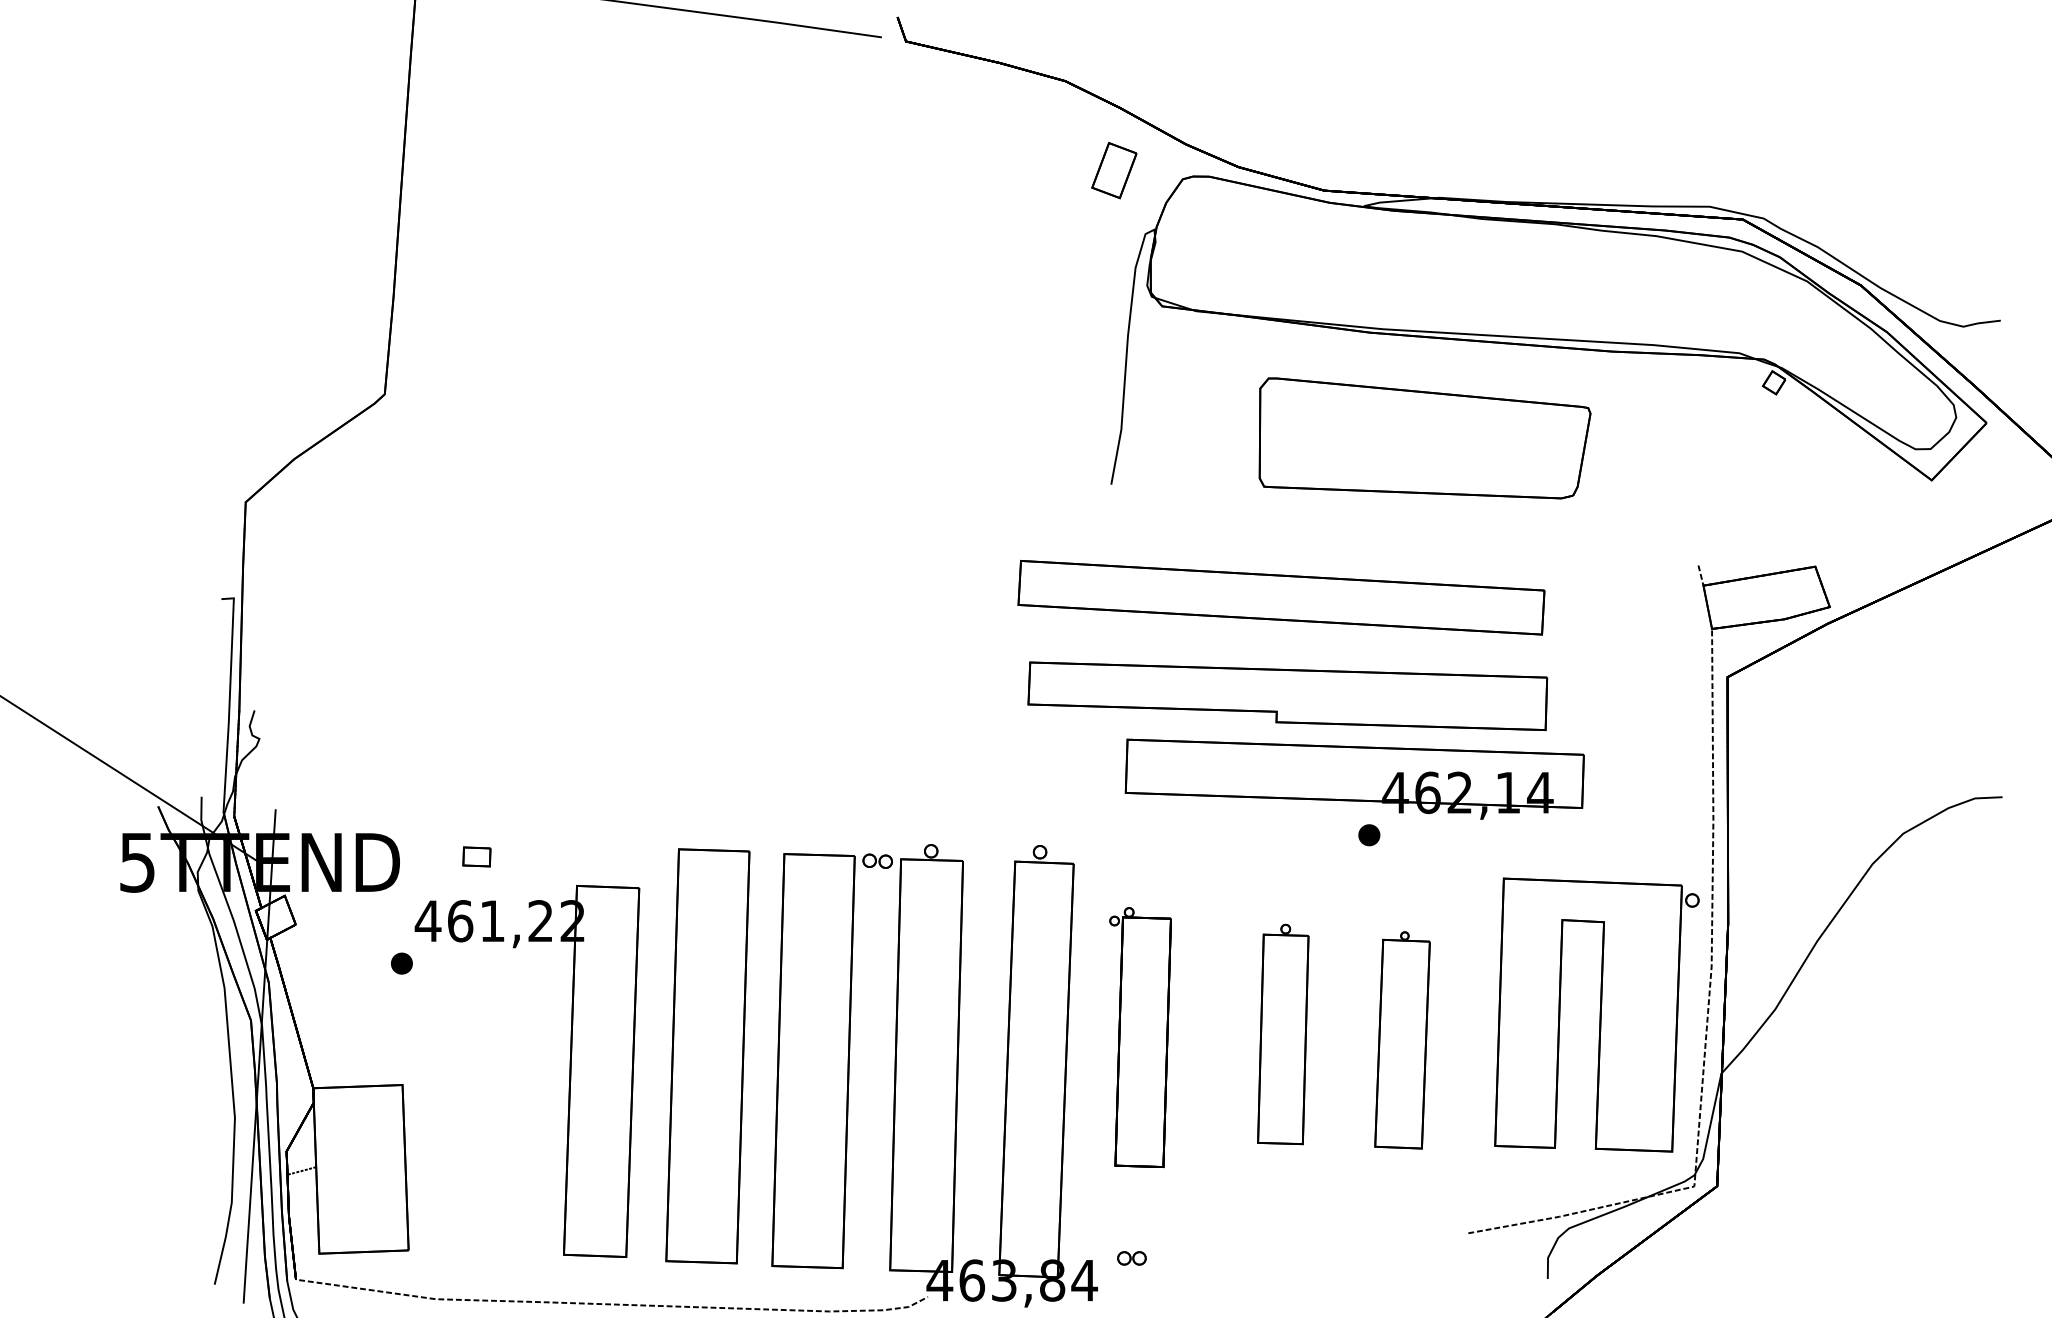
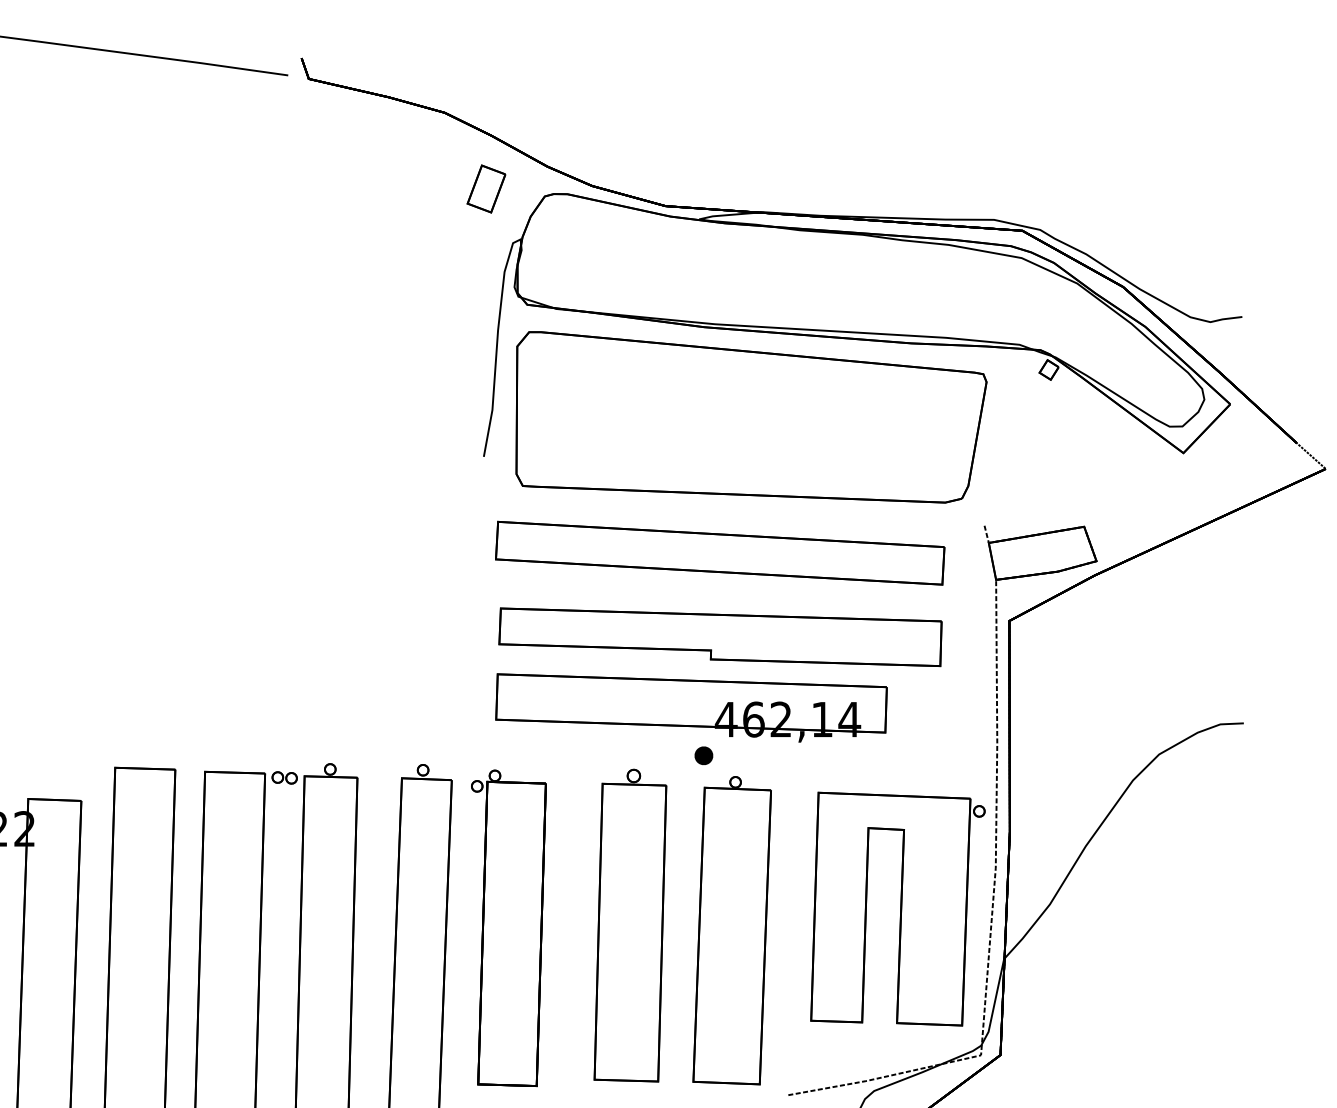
part: (1424, 438) -> (750, 417), size x1.67
part: (1281, 597) -> (720, 553), moved
part: (1287, 695) -> (720, 636), moved
part: (1283, 1034) -> (630, 925), size x1.67
part: (1140, 1037) -> (508, 928), size x1.43
part: (1402, 1040) -> (732, 930), size x1.67

